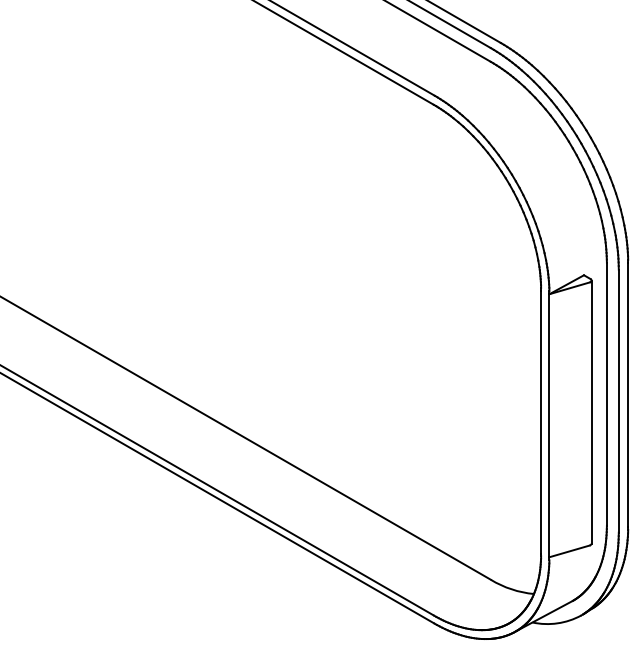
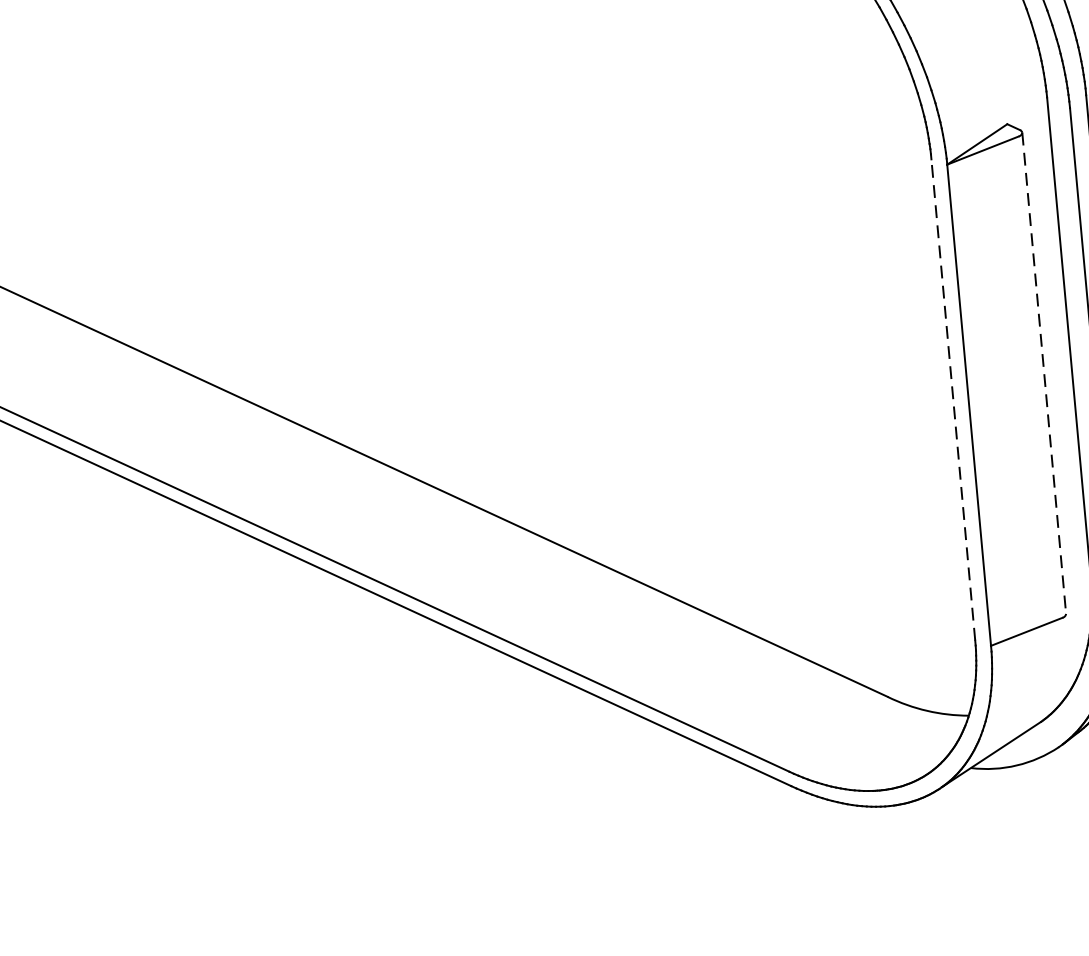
line: (591, 412) -> (1043, 374), solid -> dashed
line: (541, 422) -> (954, 400), solid -> dashed

